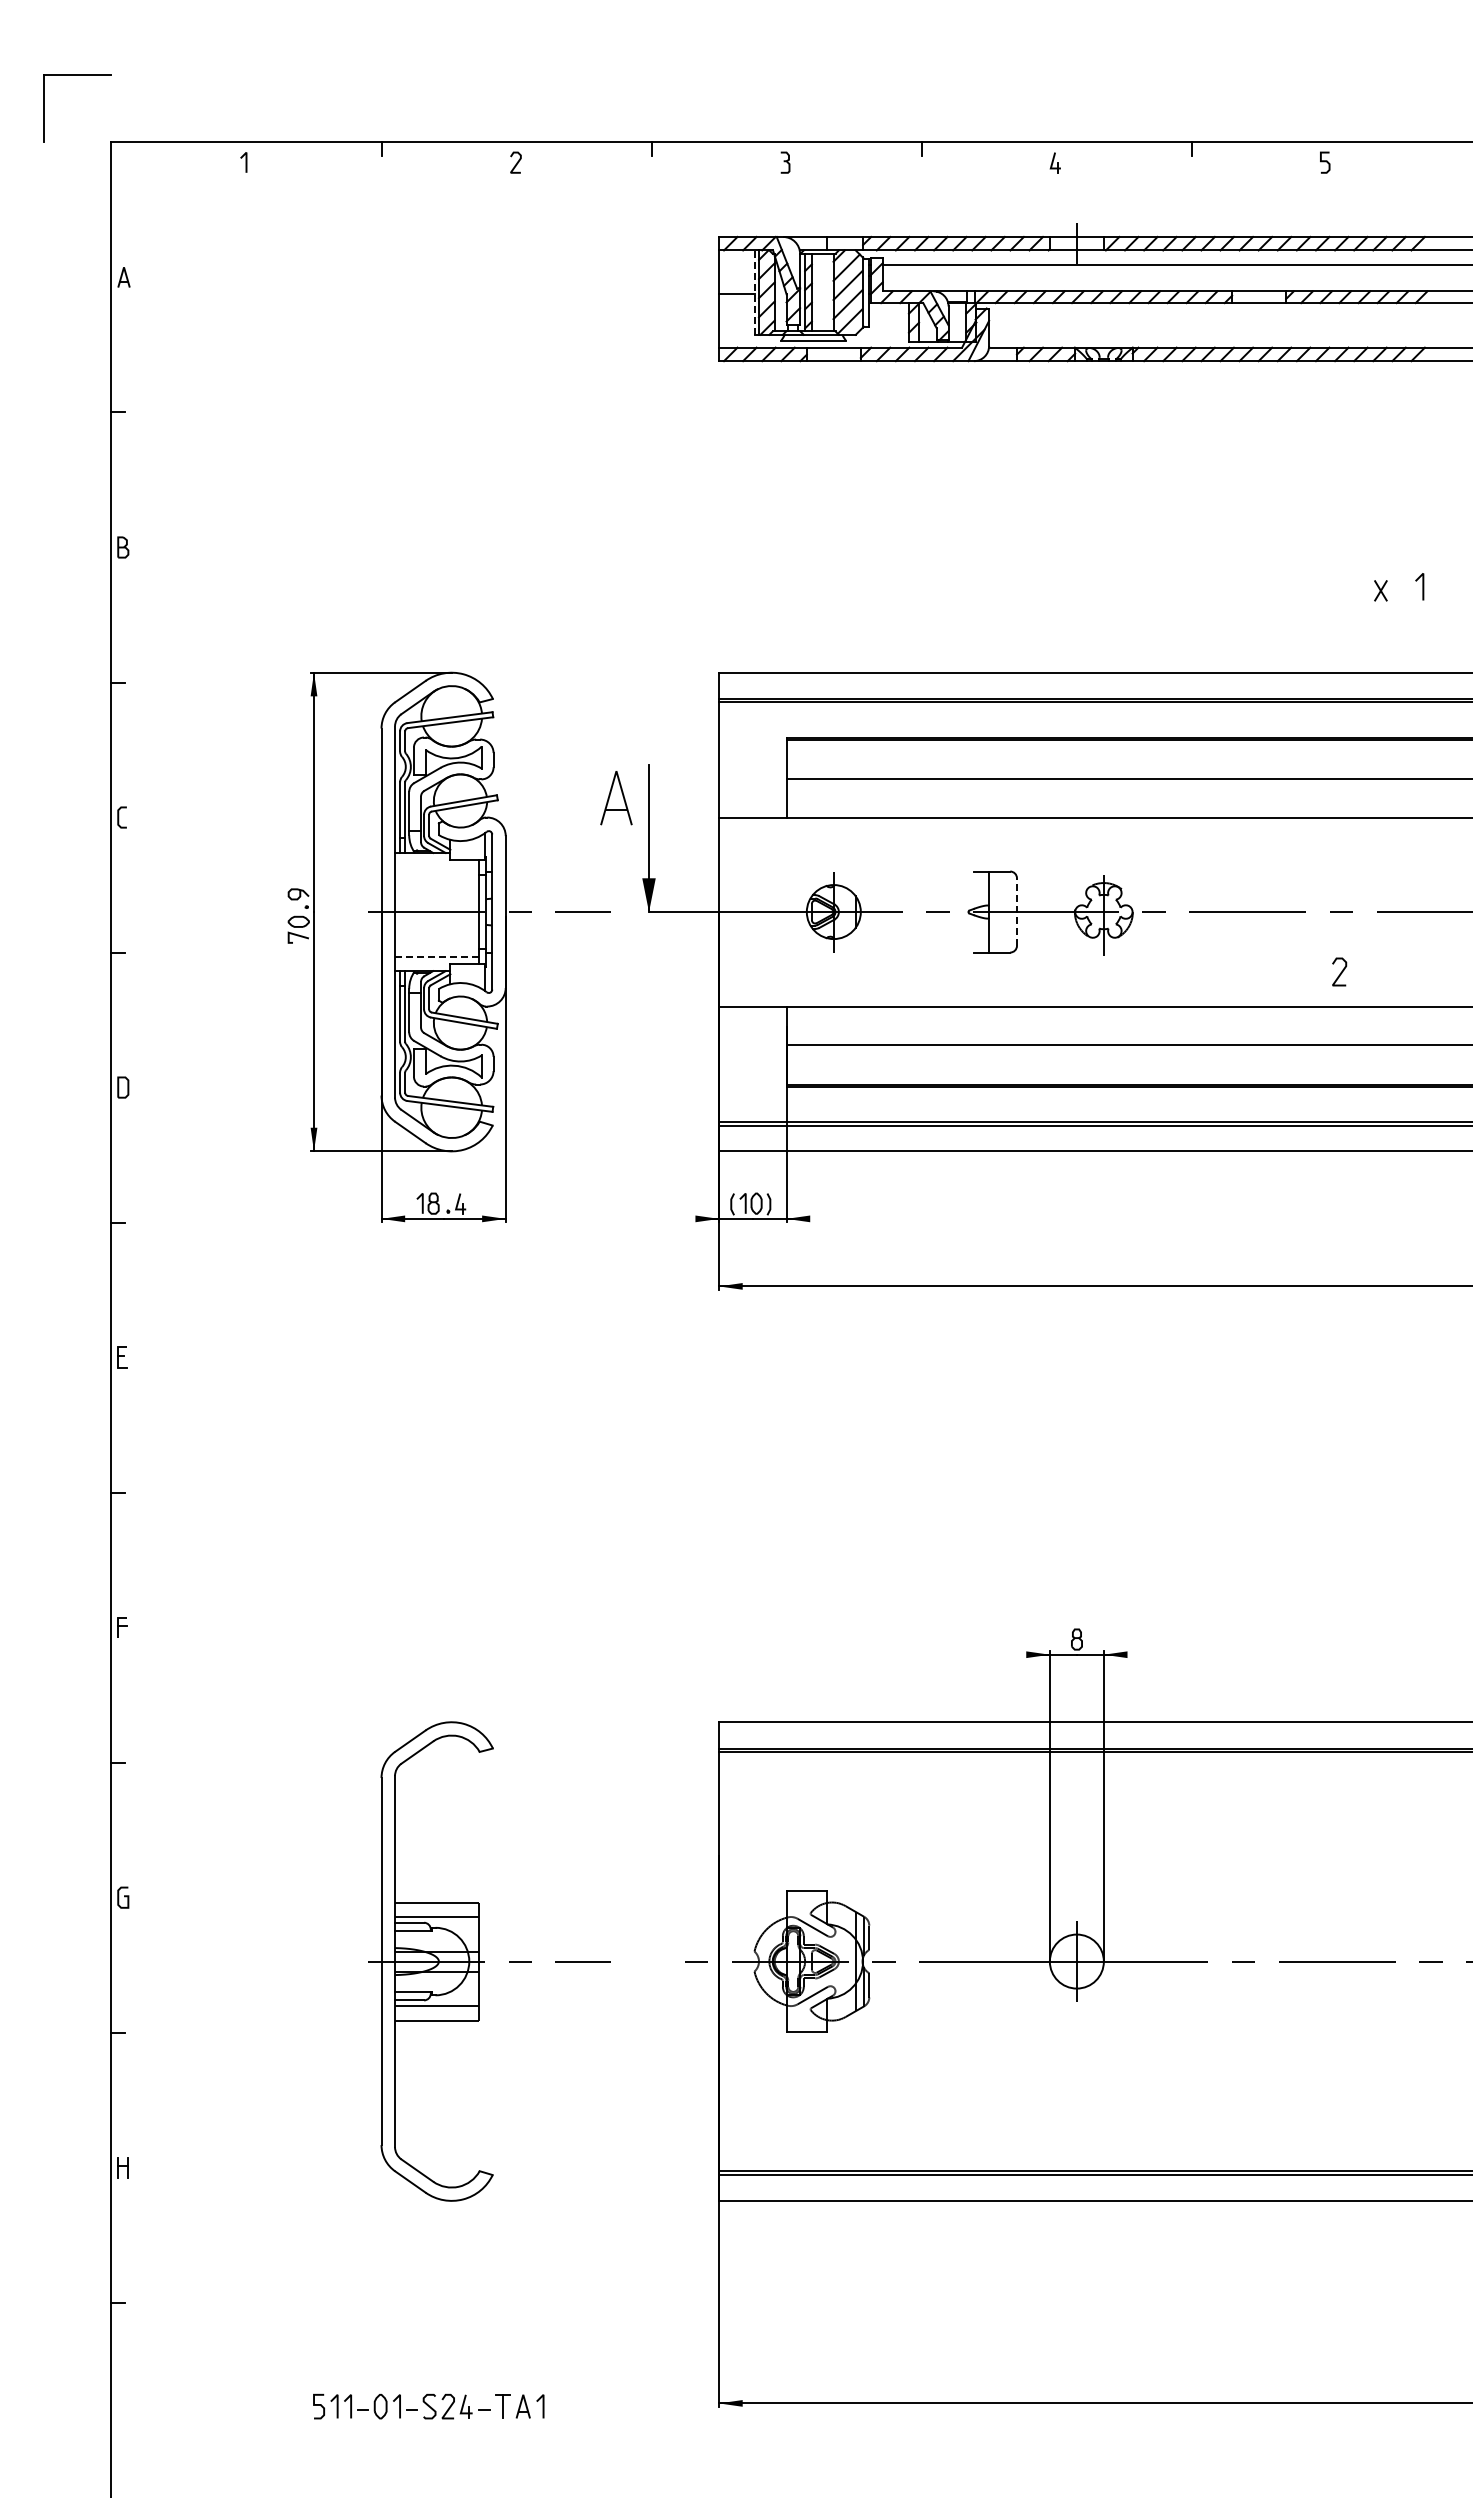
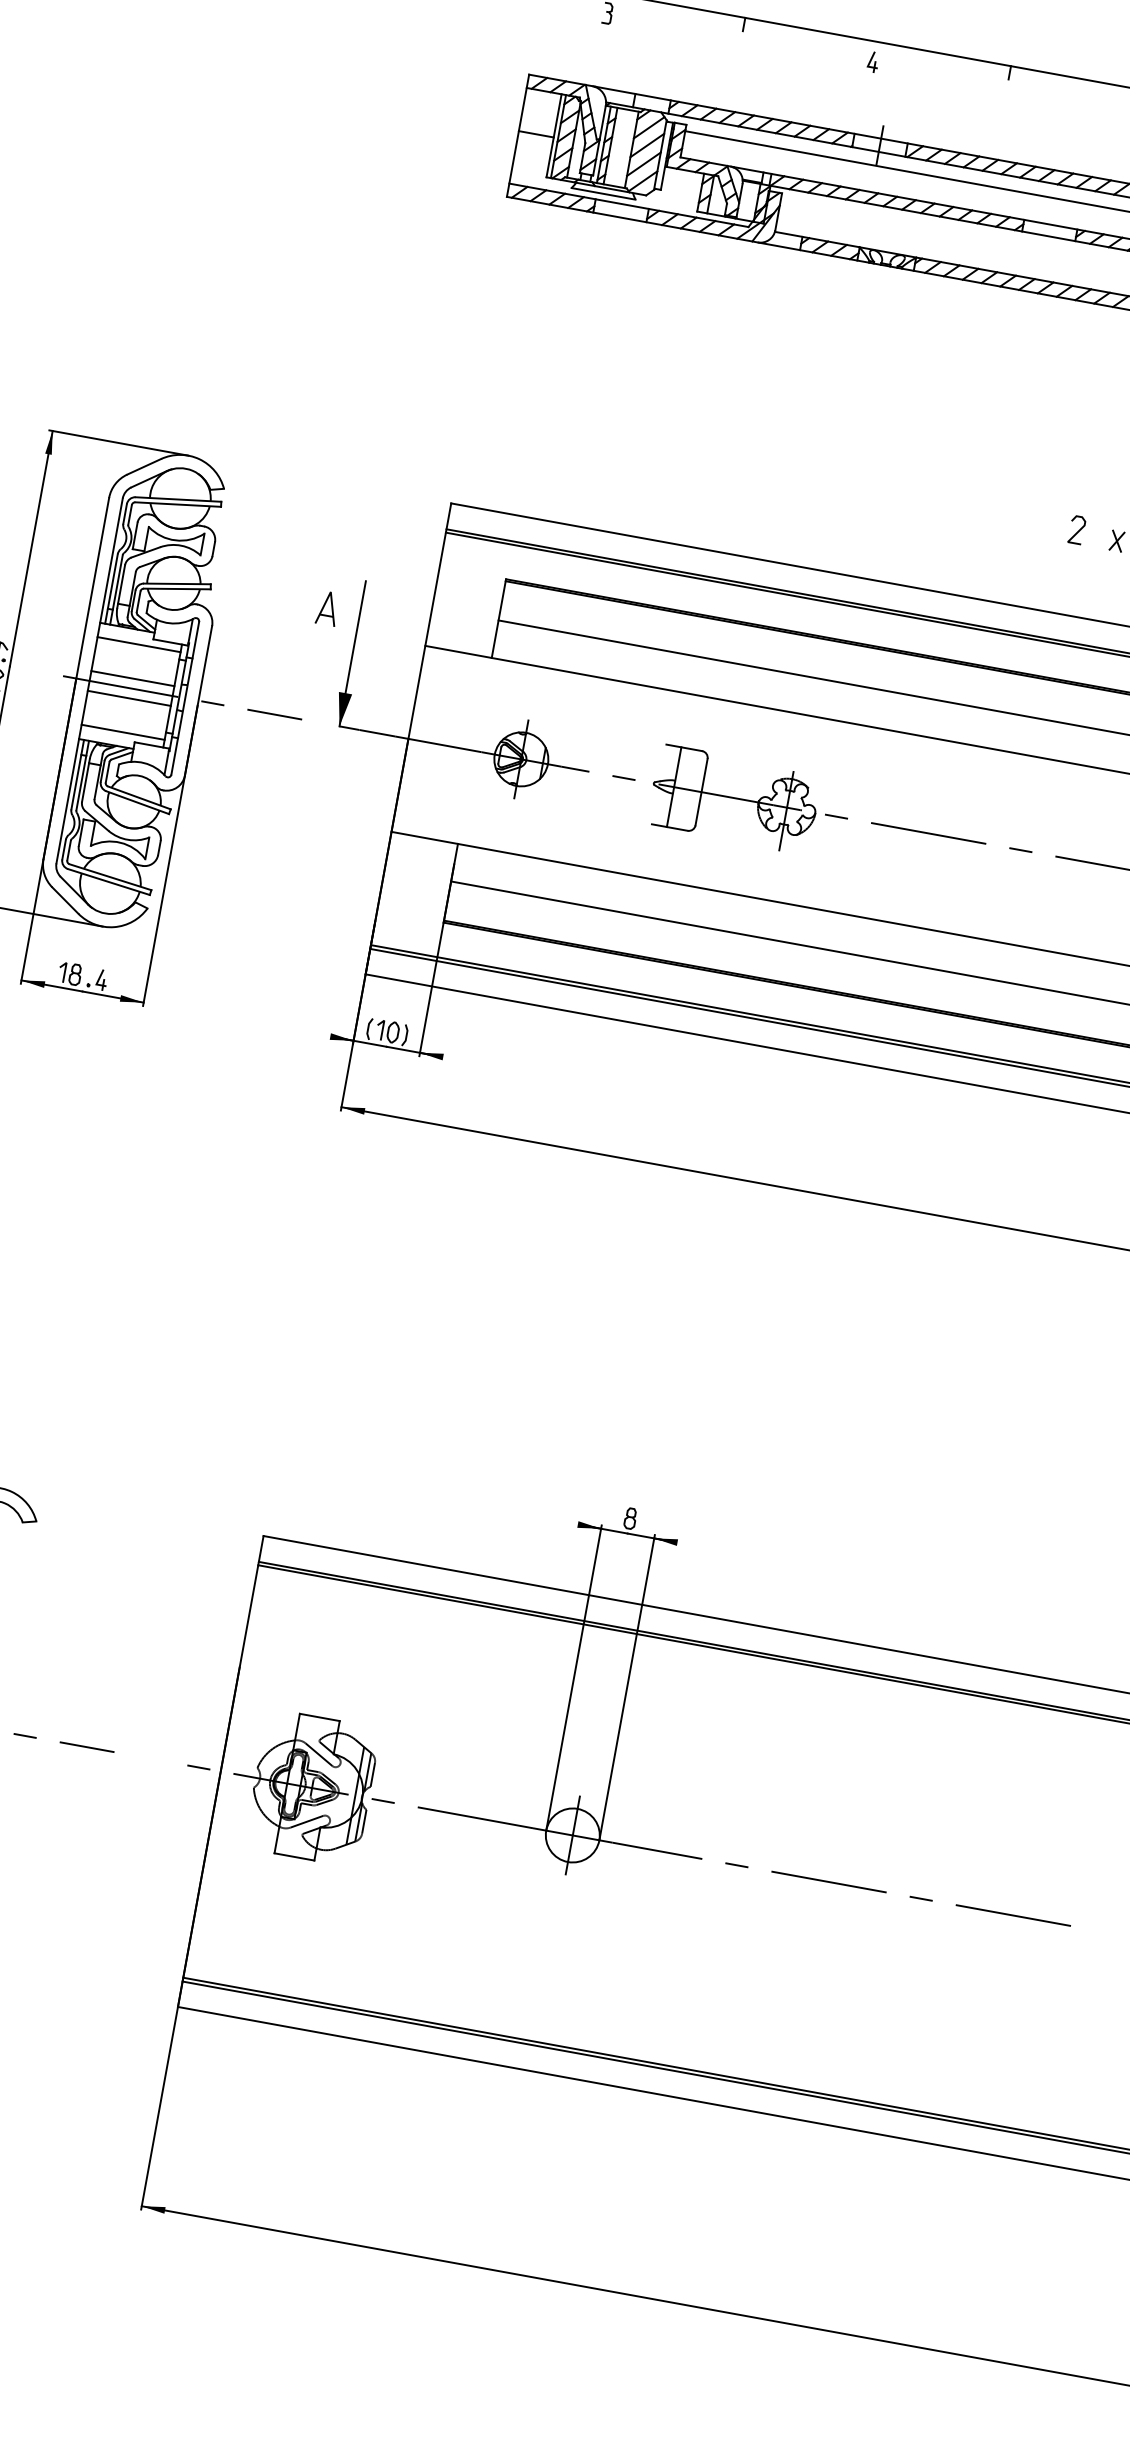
line: (754, 292) -> (554, 135), dashed -> solid
part: (616, 798) -> (327, 608), size x0.62
line: (437, 867) -> (139, 644), added
line: (437, 902) -> (133, 679), added
line: (1016, 912) -> (701, 792), dashed -> solid
line: (437, 922) -> (129, 698), added
line: (436, 956) -> (122, 732), dashed -> solid
curve: (1340, 972) -> (1077, 530), moved

